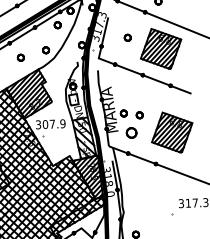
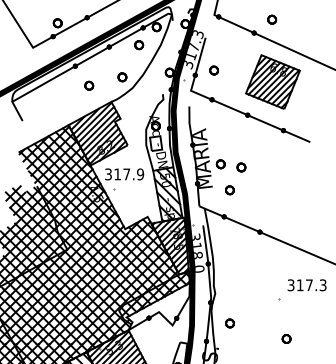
part: (127, 37) -> (213, 70), moved
text: (45, 124) -> (117, 174), 307.9 -> 317.9
part: (171, 132) -> (282, 191), removed
part: (131, 133) -> (229, 190), size x0.62

